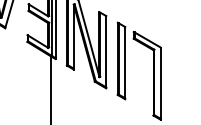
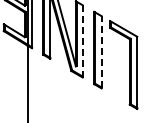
line: (106, 51) -> (82, 40), solid -> dashed
line: (125, 62) -> (101, 51), solid -> dashed

